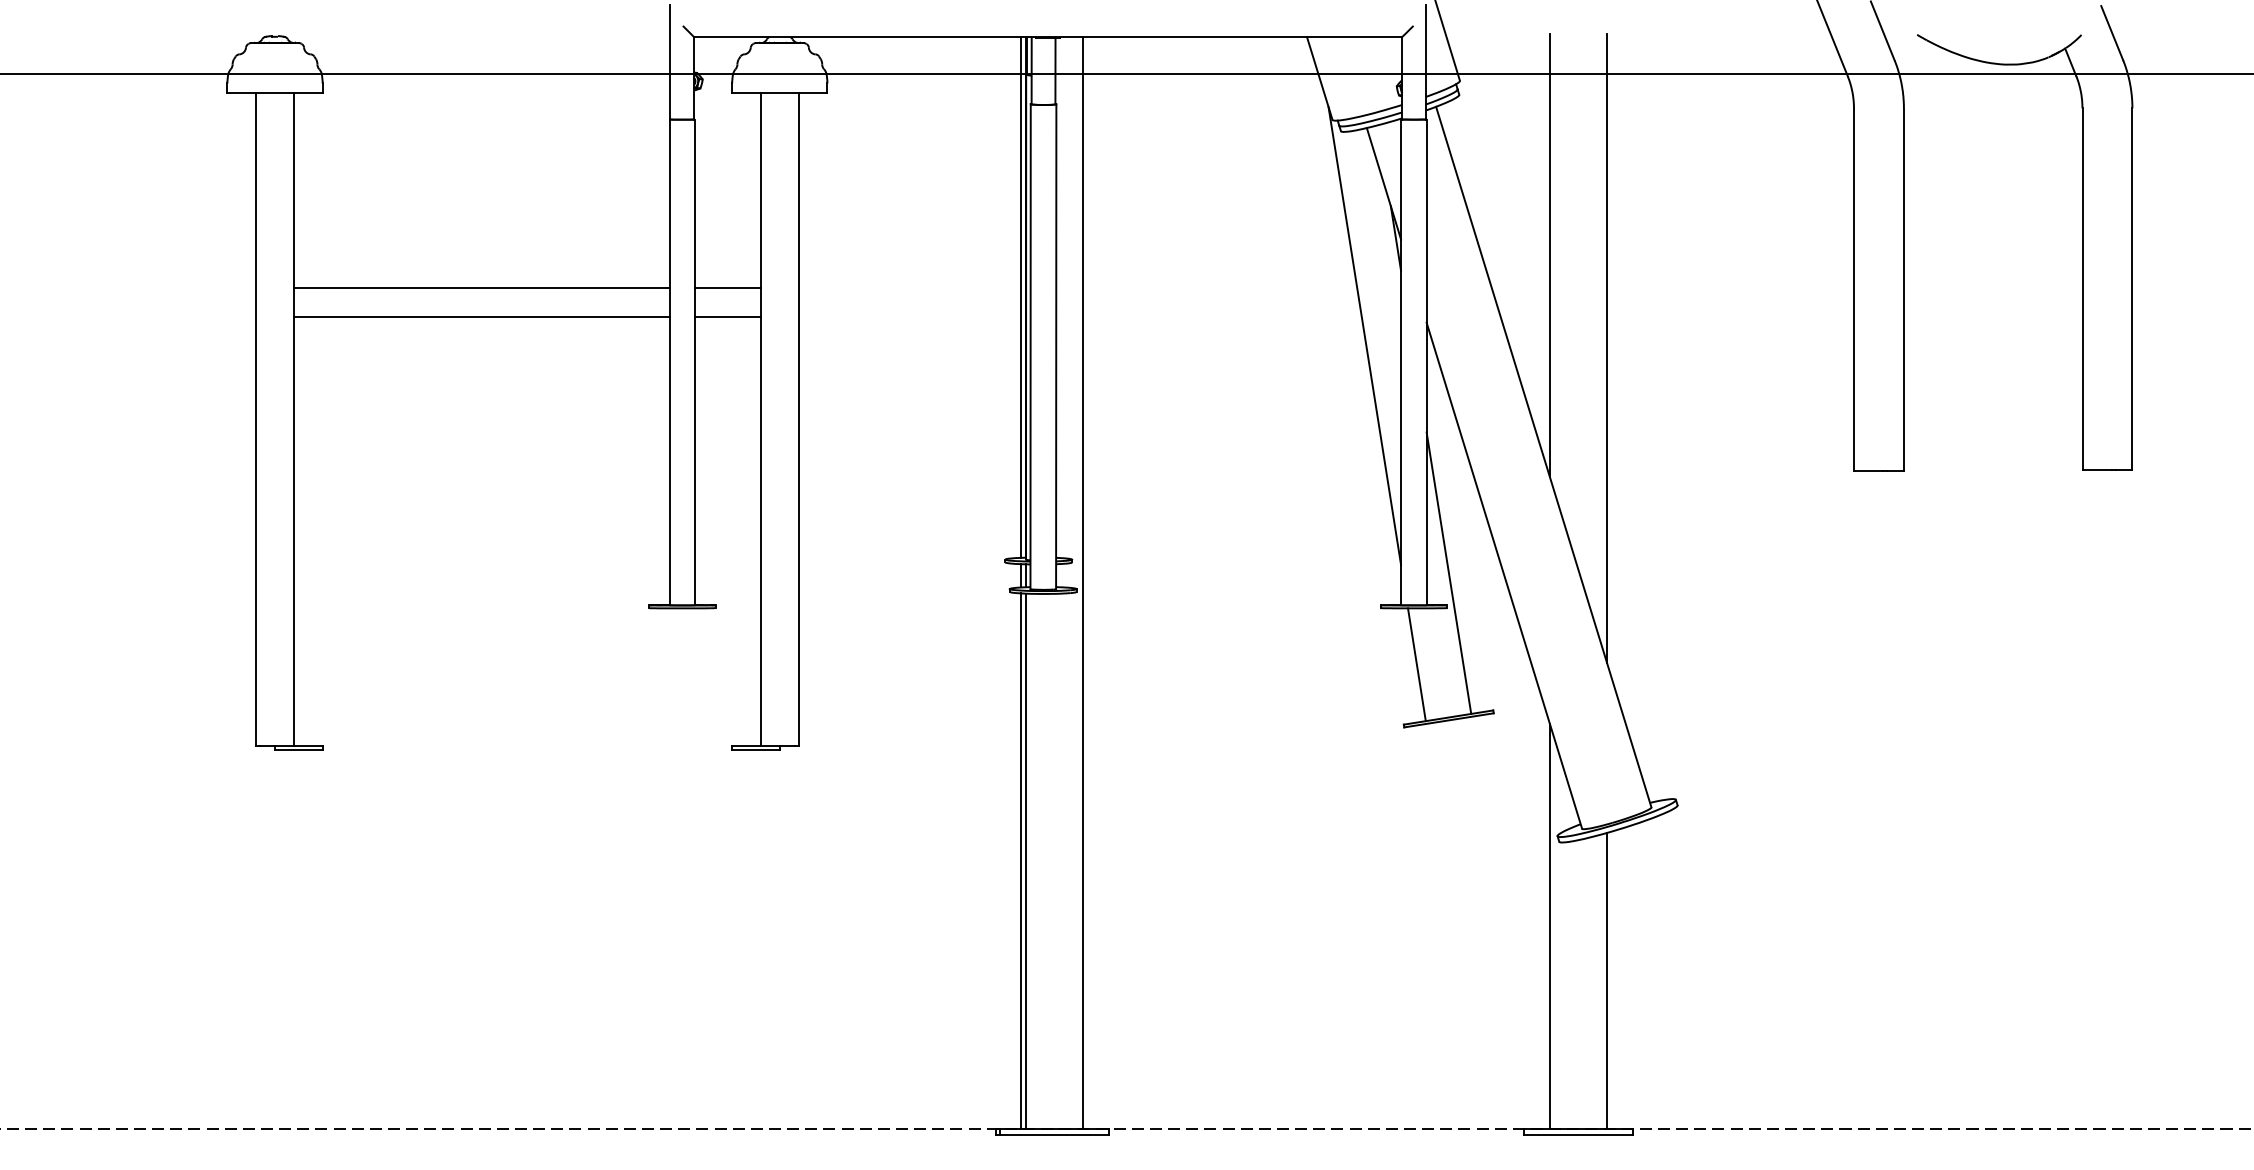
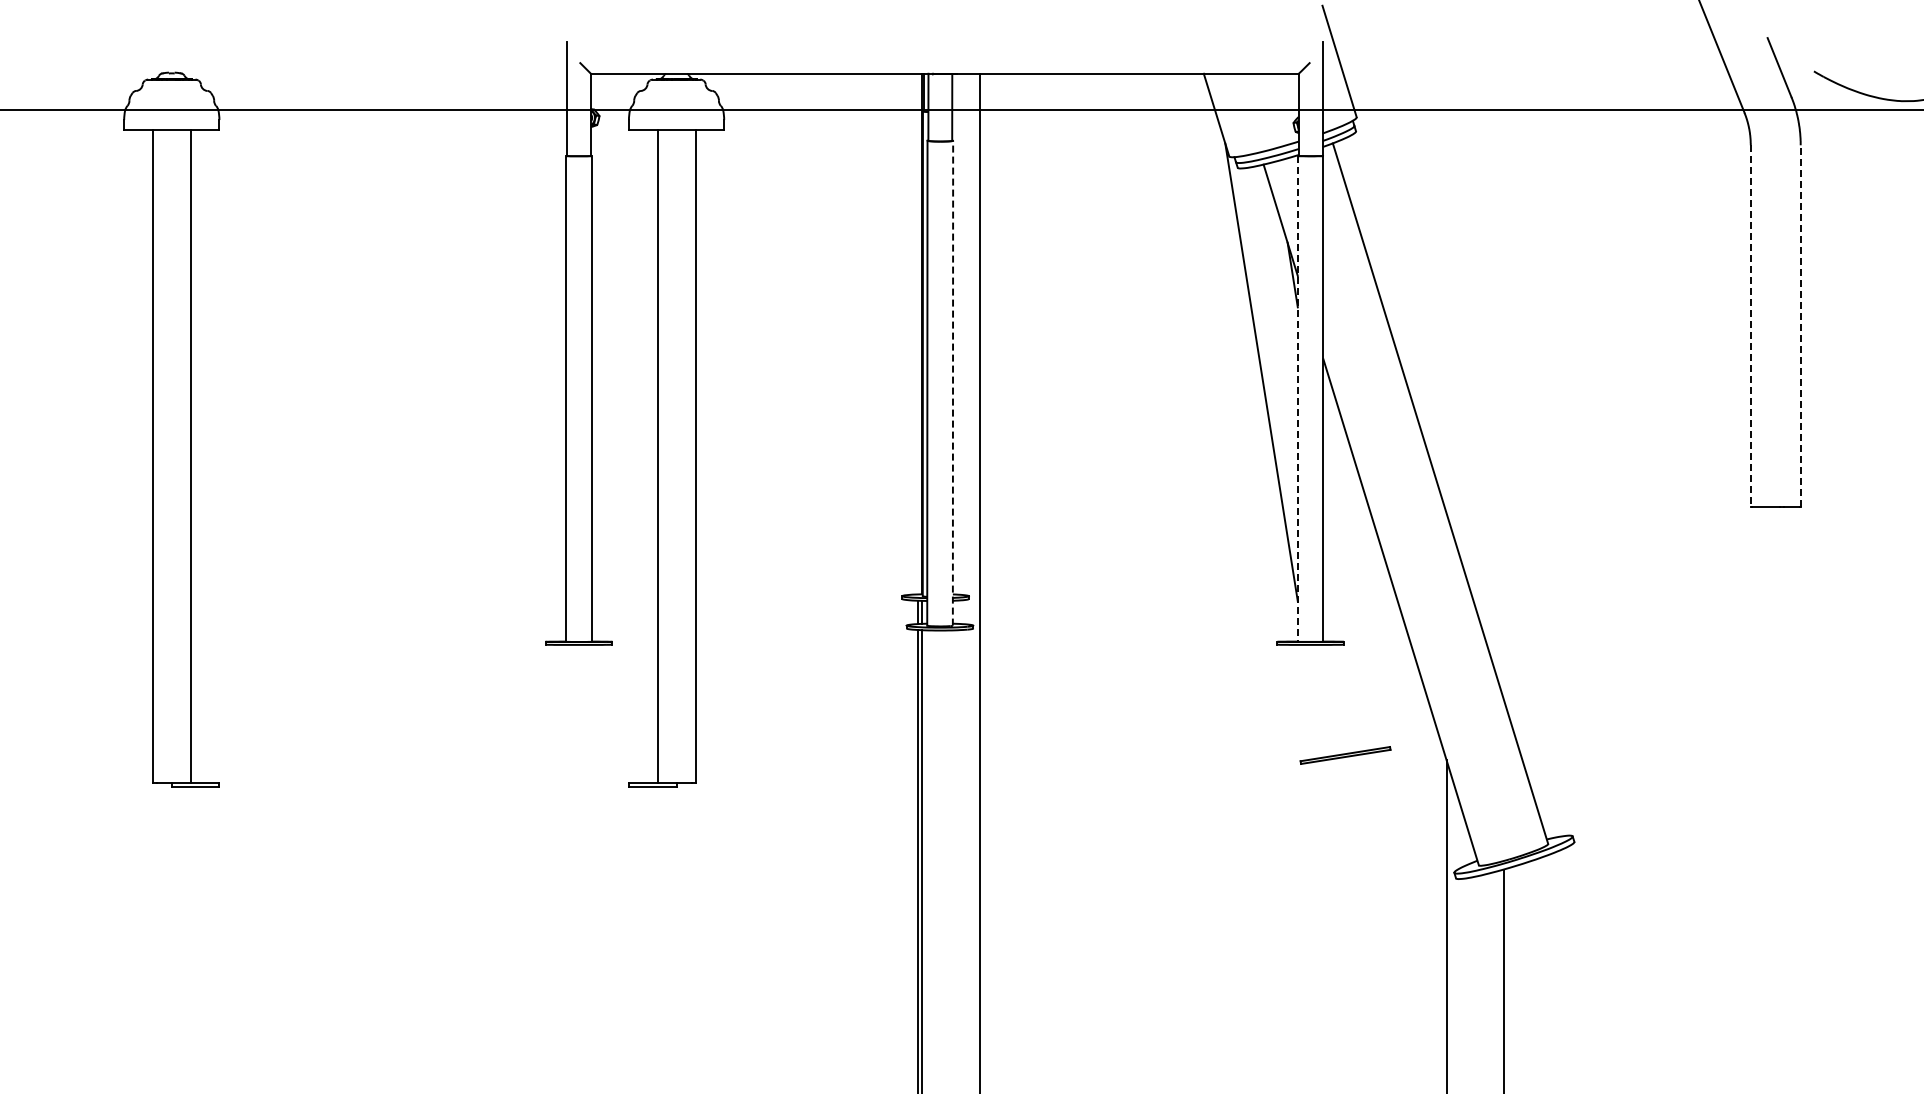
line: (1549, 254) -> (1446, 291), removed
line: (481, 288) -> (378, 325), removed
line: (727, 288) -> (624, 325), removed
line: (1854, 289) -> (1751, 326), solid -> dashed
line: (1903, 289) -> (1800, 326), solid -> dashed
line: (1021, 297) -> (918, 334), removed
line: (481, 316) -> (378, 353), removed
line: (727, 316) -> (624, 353), removed
line: (1056, 346) -> (953, 383), solid -> dashed
line: (1606, 347) -> (1503, 384), removed
line: (1401, 362) -> (1298, 399), solid -> dashed
line: (1448, 572) -> (1345, 609), removed
line: (1416, 664) -> (1313, 701), removed

